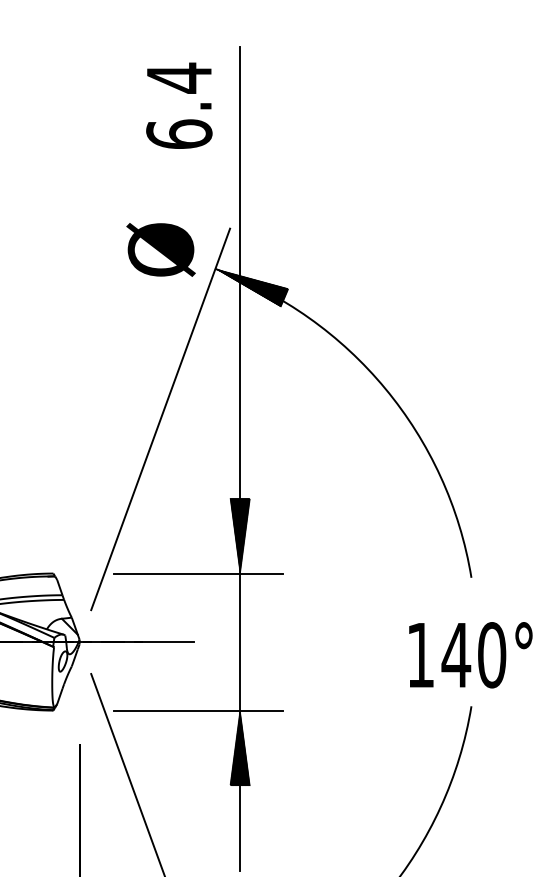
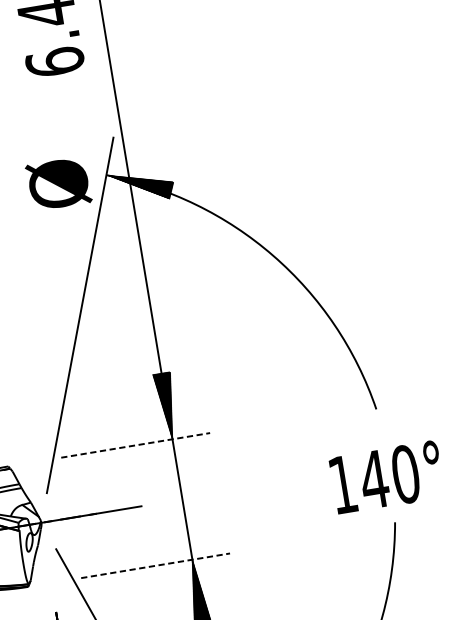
text: (160, 249) -> (58, 183), moved
line: (198, 573) -> (135, 445), solid -> dashed
line: (198, 710) -> (155, 565), solid -> dashed

